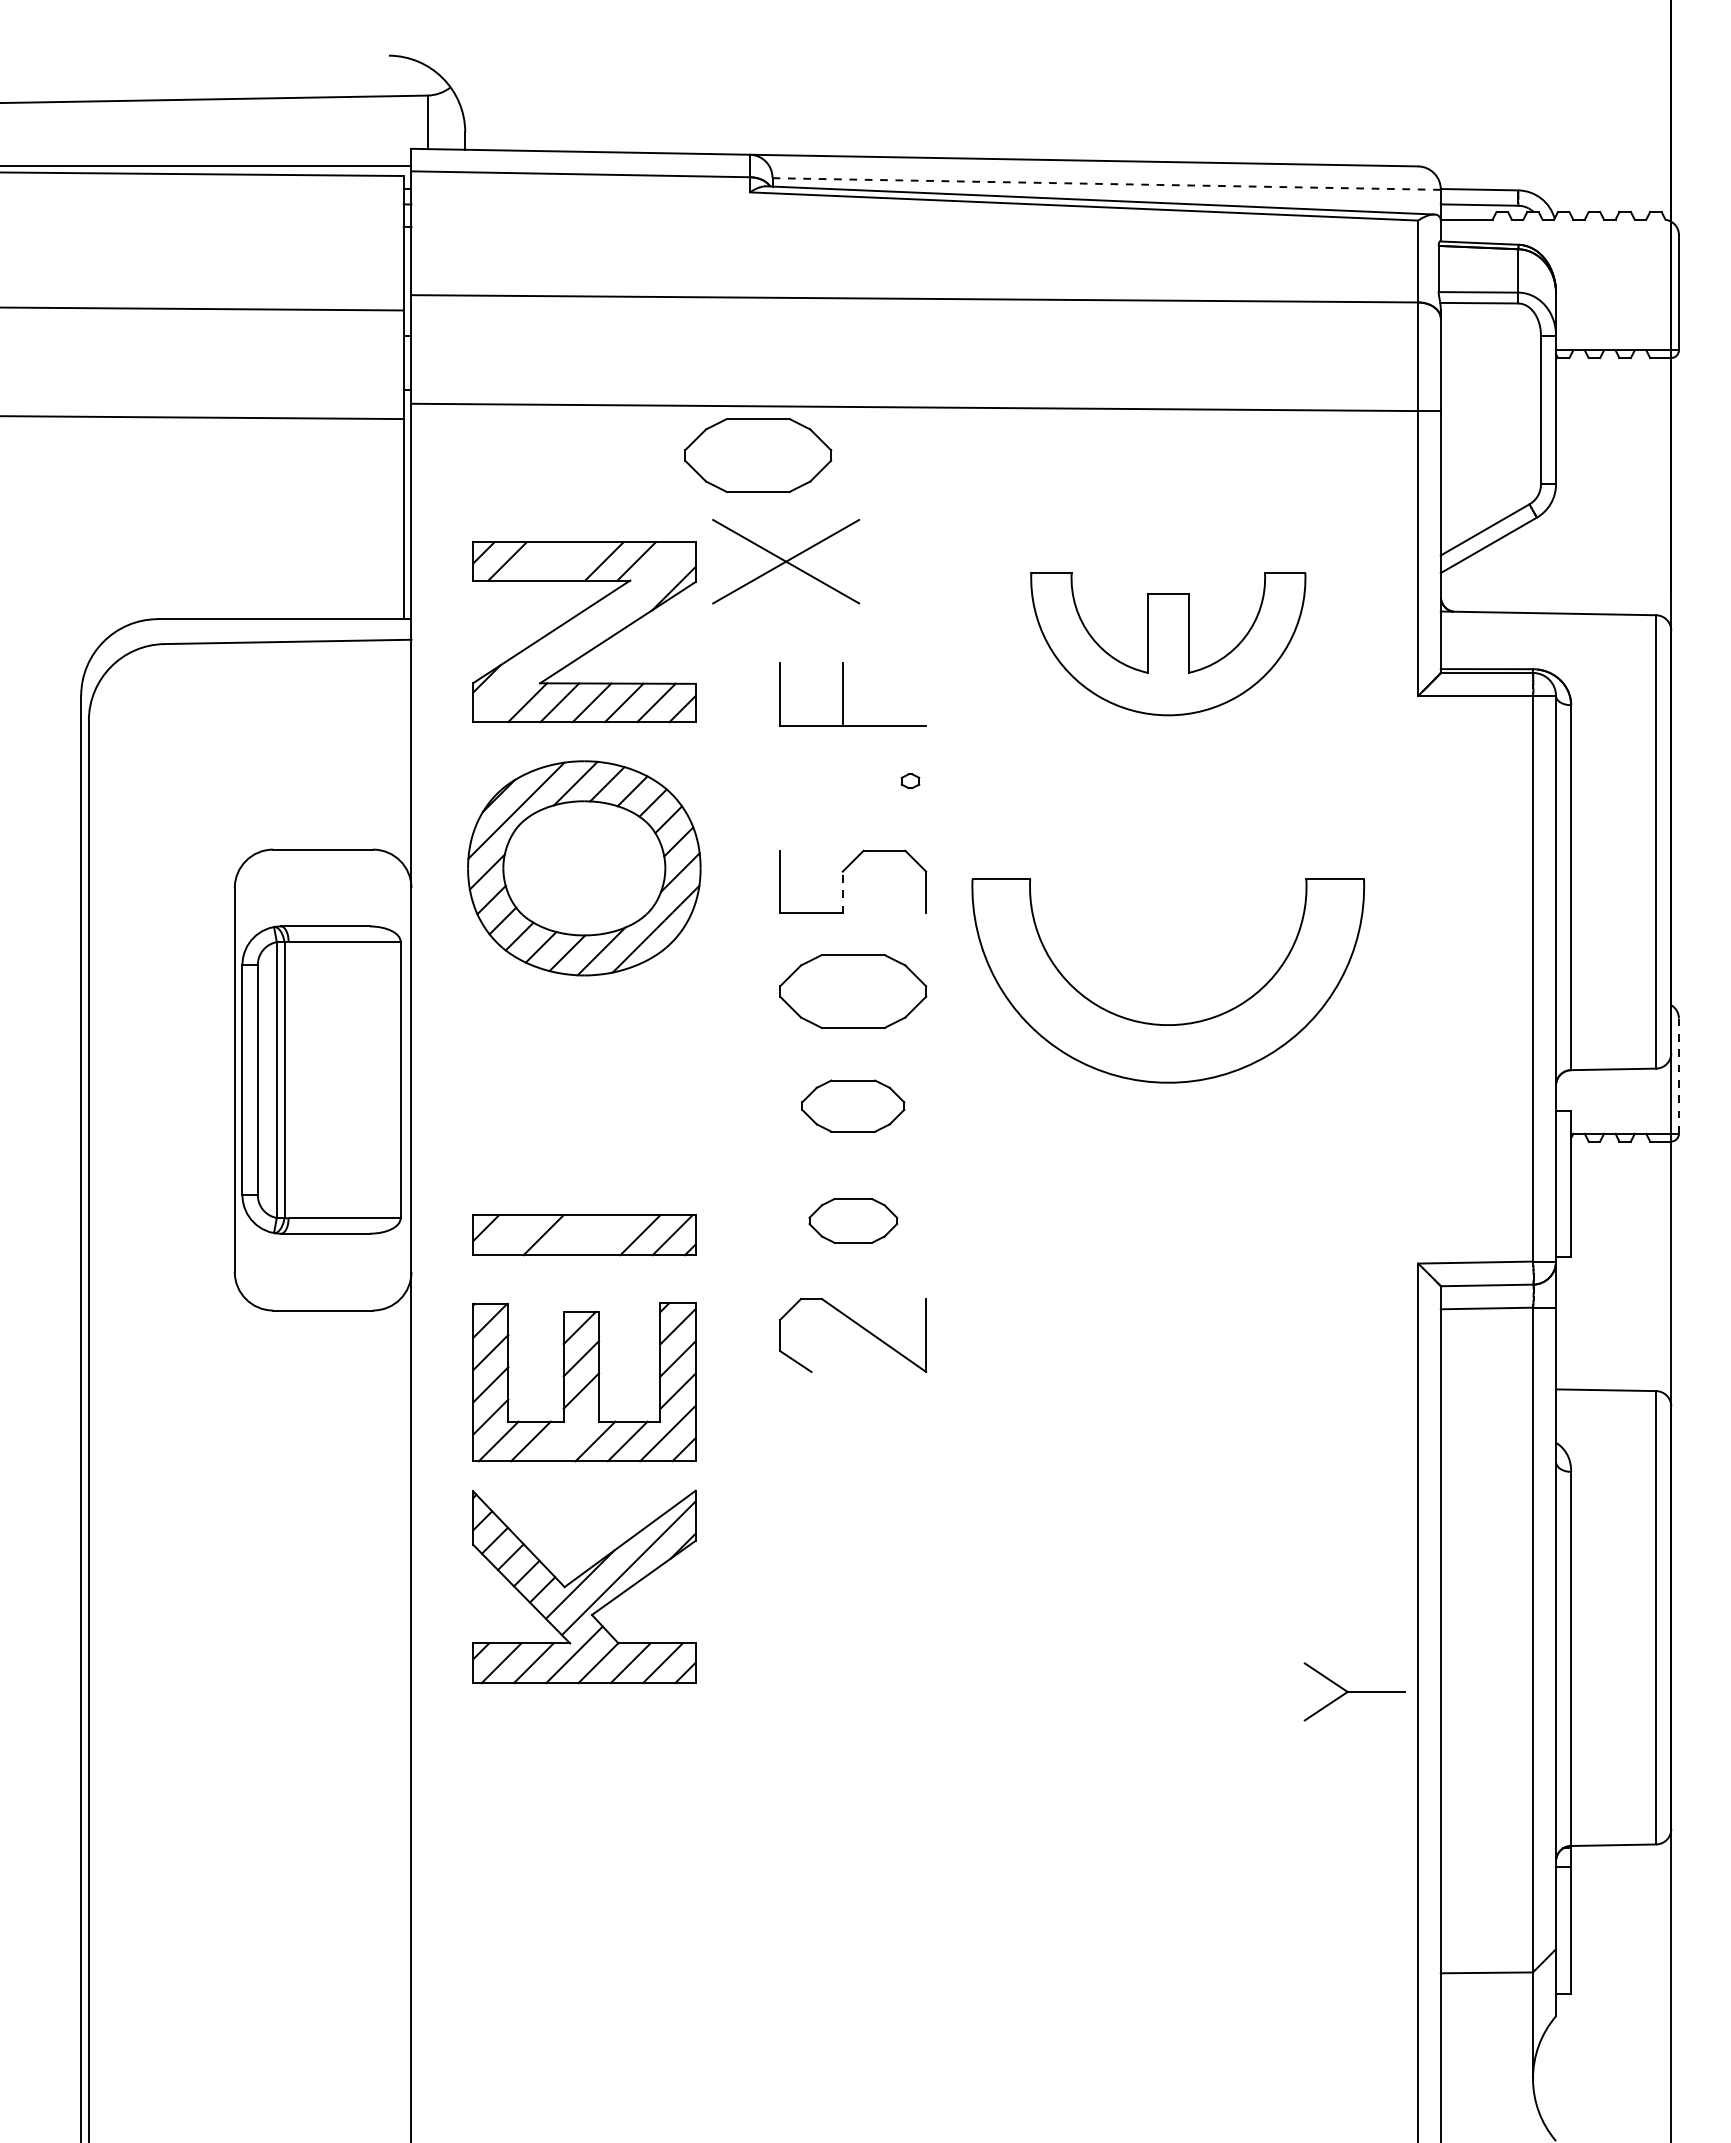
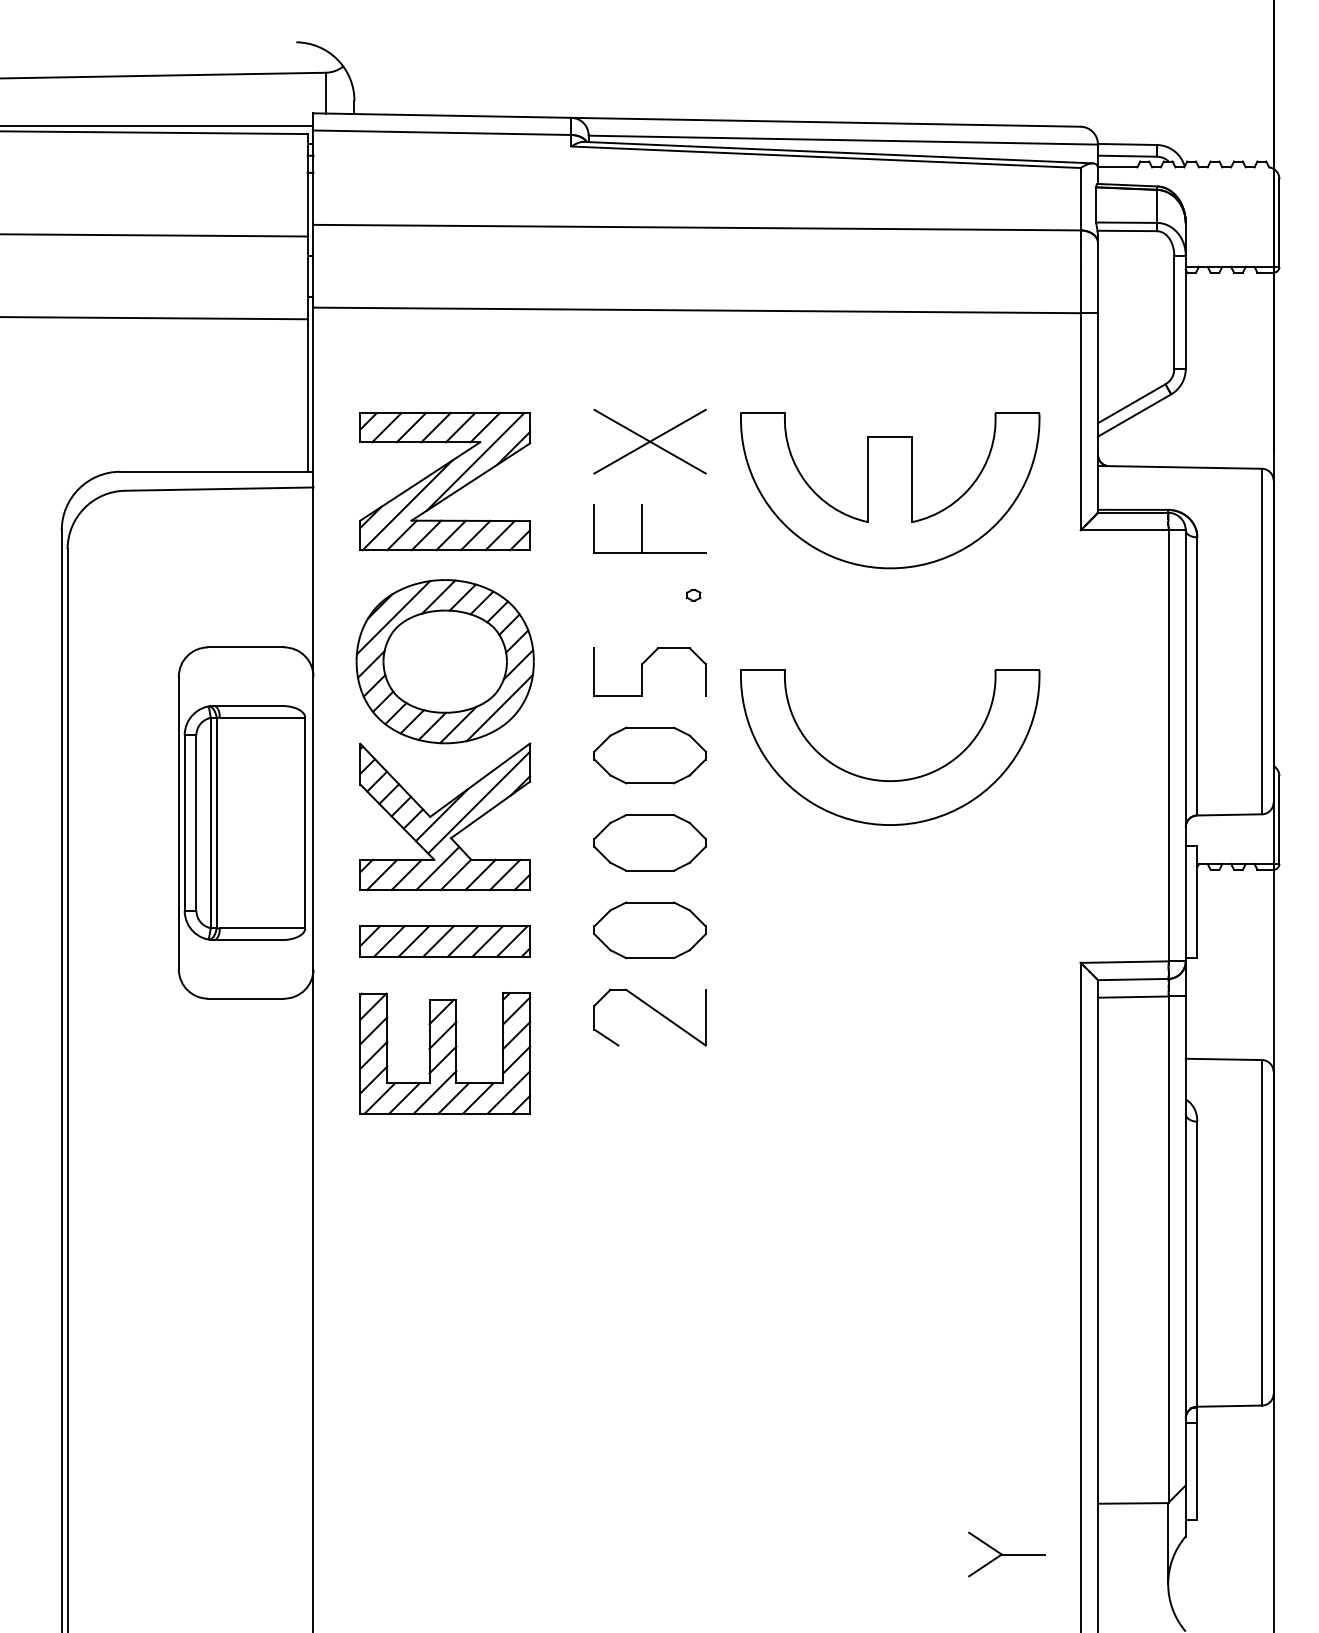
line: (1106, 184) -> (843, 140), dashed -> solid
part: (758, 455) -> (577, 347), removed
line: (539, 561) -> (411, 427), added
line: (572, 561) -> (436, 427), added
part: (786, 561) -> (650, 441), moved
line: (624, 606) -> (475, 462), added
part: (1168, 643) -> (890, 490), size x1.43
line: (534, 663) -> (407, 505), added
line: (842, 892) -> (641, 680), dashed -> solid
line: (1678, 1076) -> (1279, 820), dashed -> solid
part: (853, 1105) -> (650, 842), size x1.43
part: (853, 1220) -> (650, 930), size x1.67
line: (511, 1235) -> (389, 941), added
line: (575, 1235) -> (438, 941), added
line: (607, 1235) -> (462, 941), added
line: (571, 1433) -> (435, 1092), added
part: (584, 1586) -> (445, 816), moved
part: (1354, 1691) -> (1007, 1554), moved

